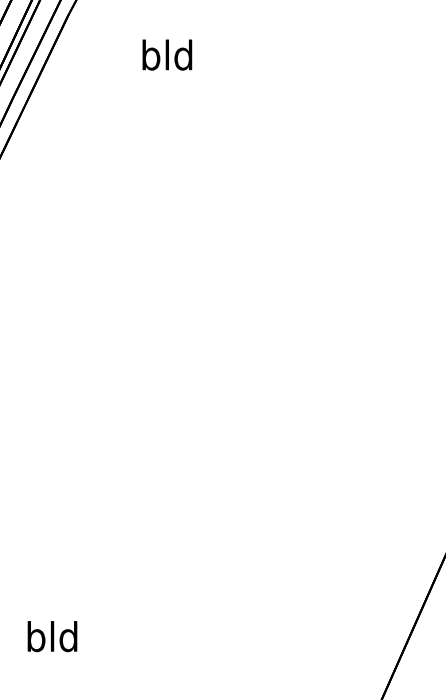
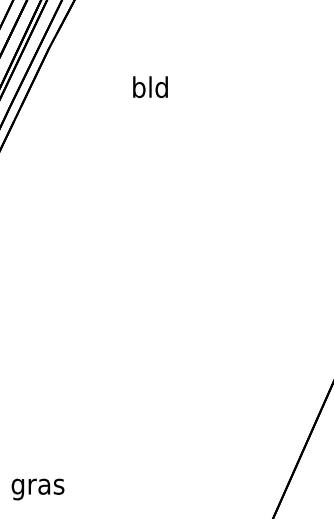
text: (167, 54) -> (150, 86), moved
text: (51, 640) -> (37, 486), bld -> gras

